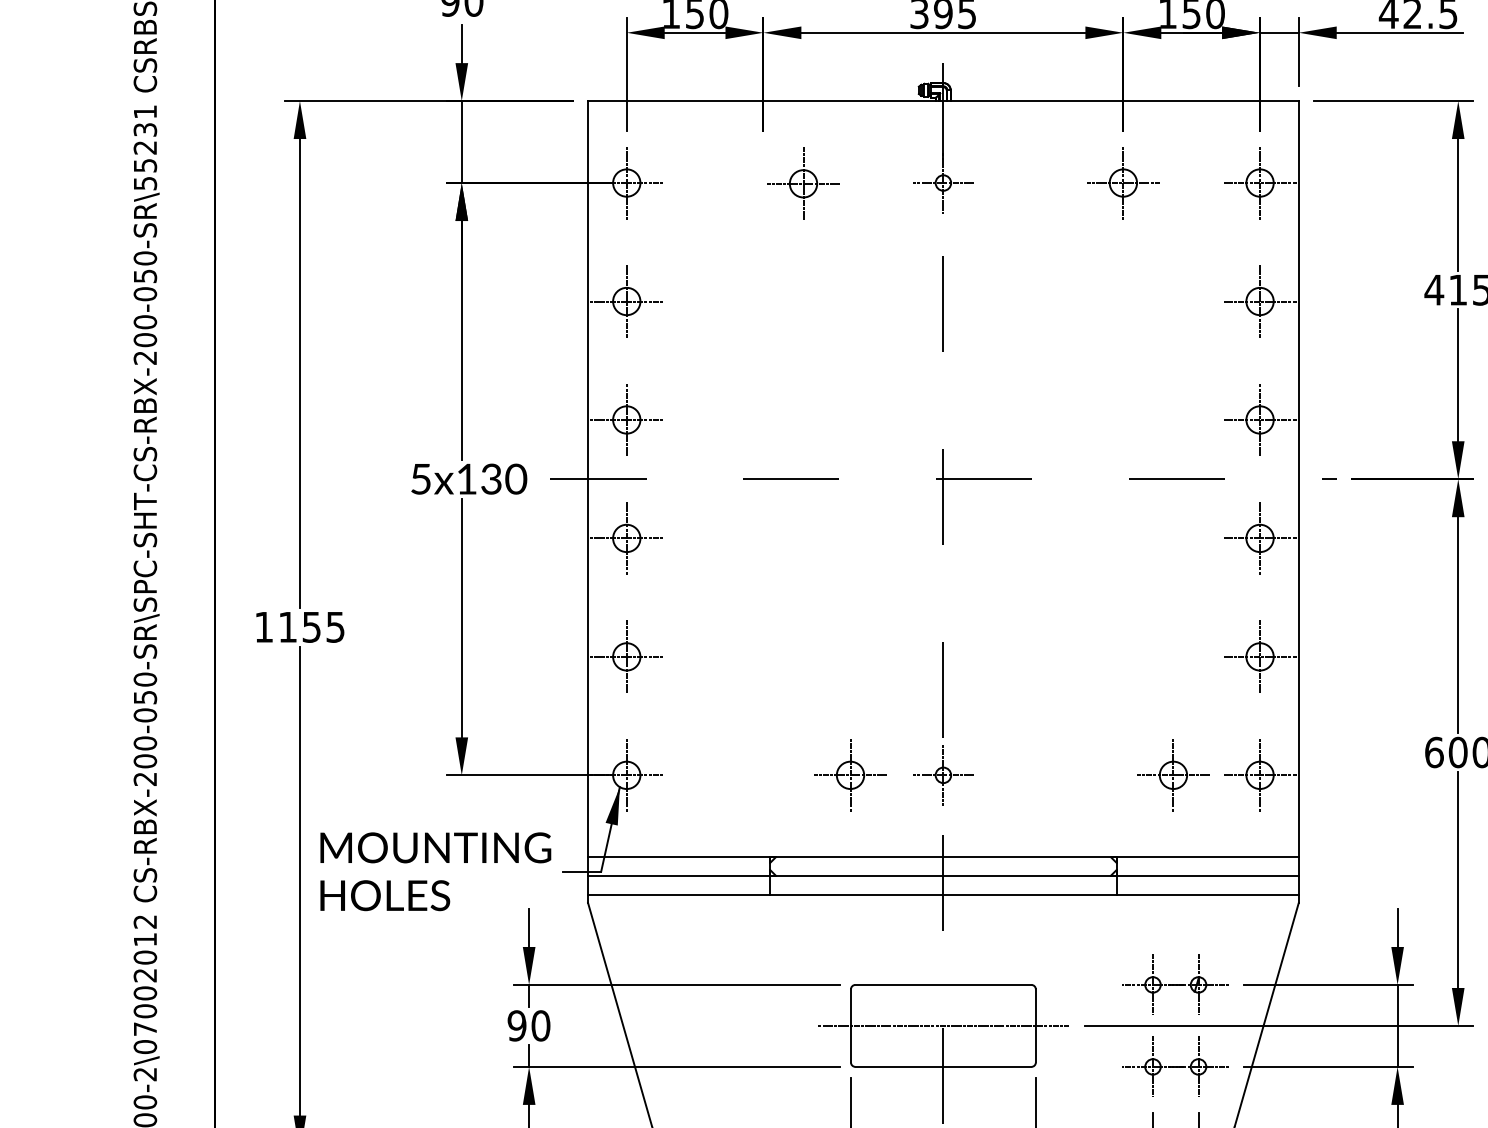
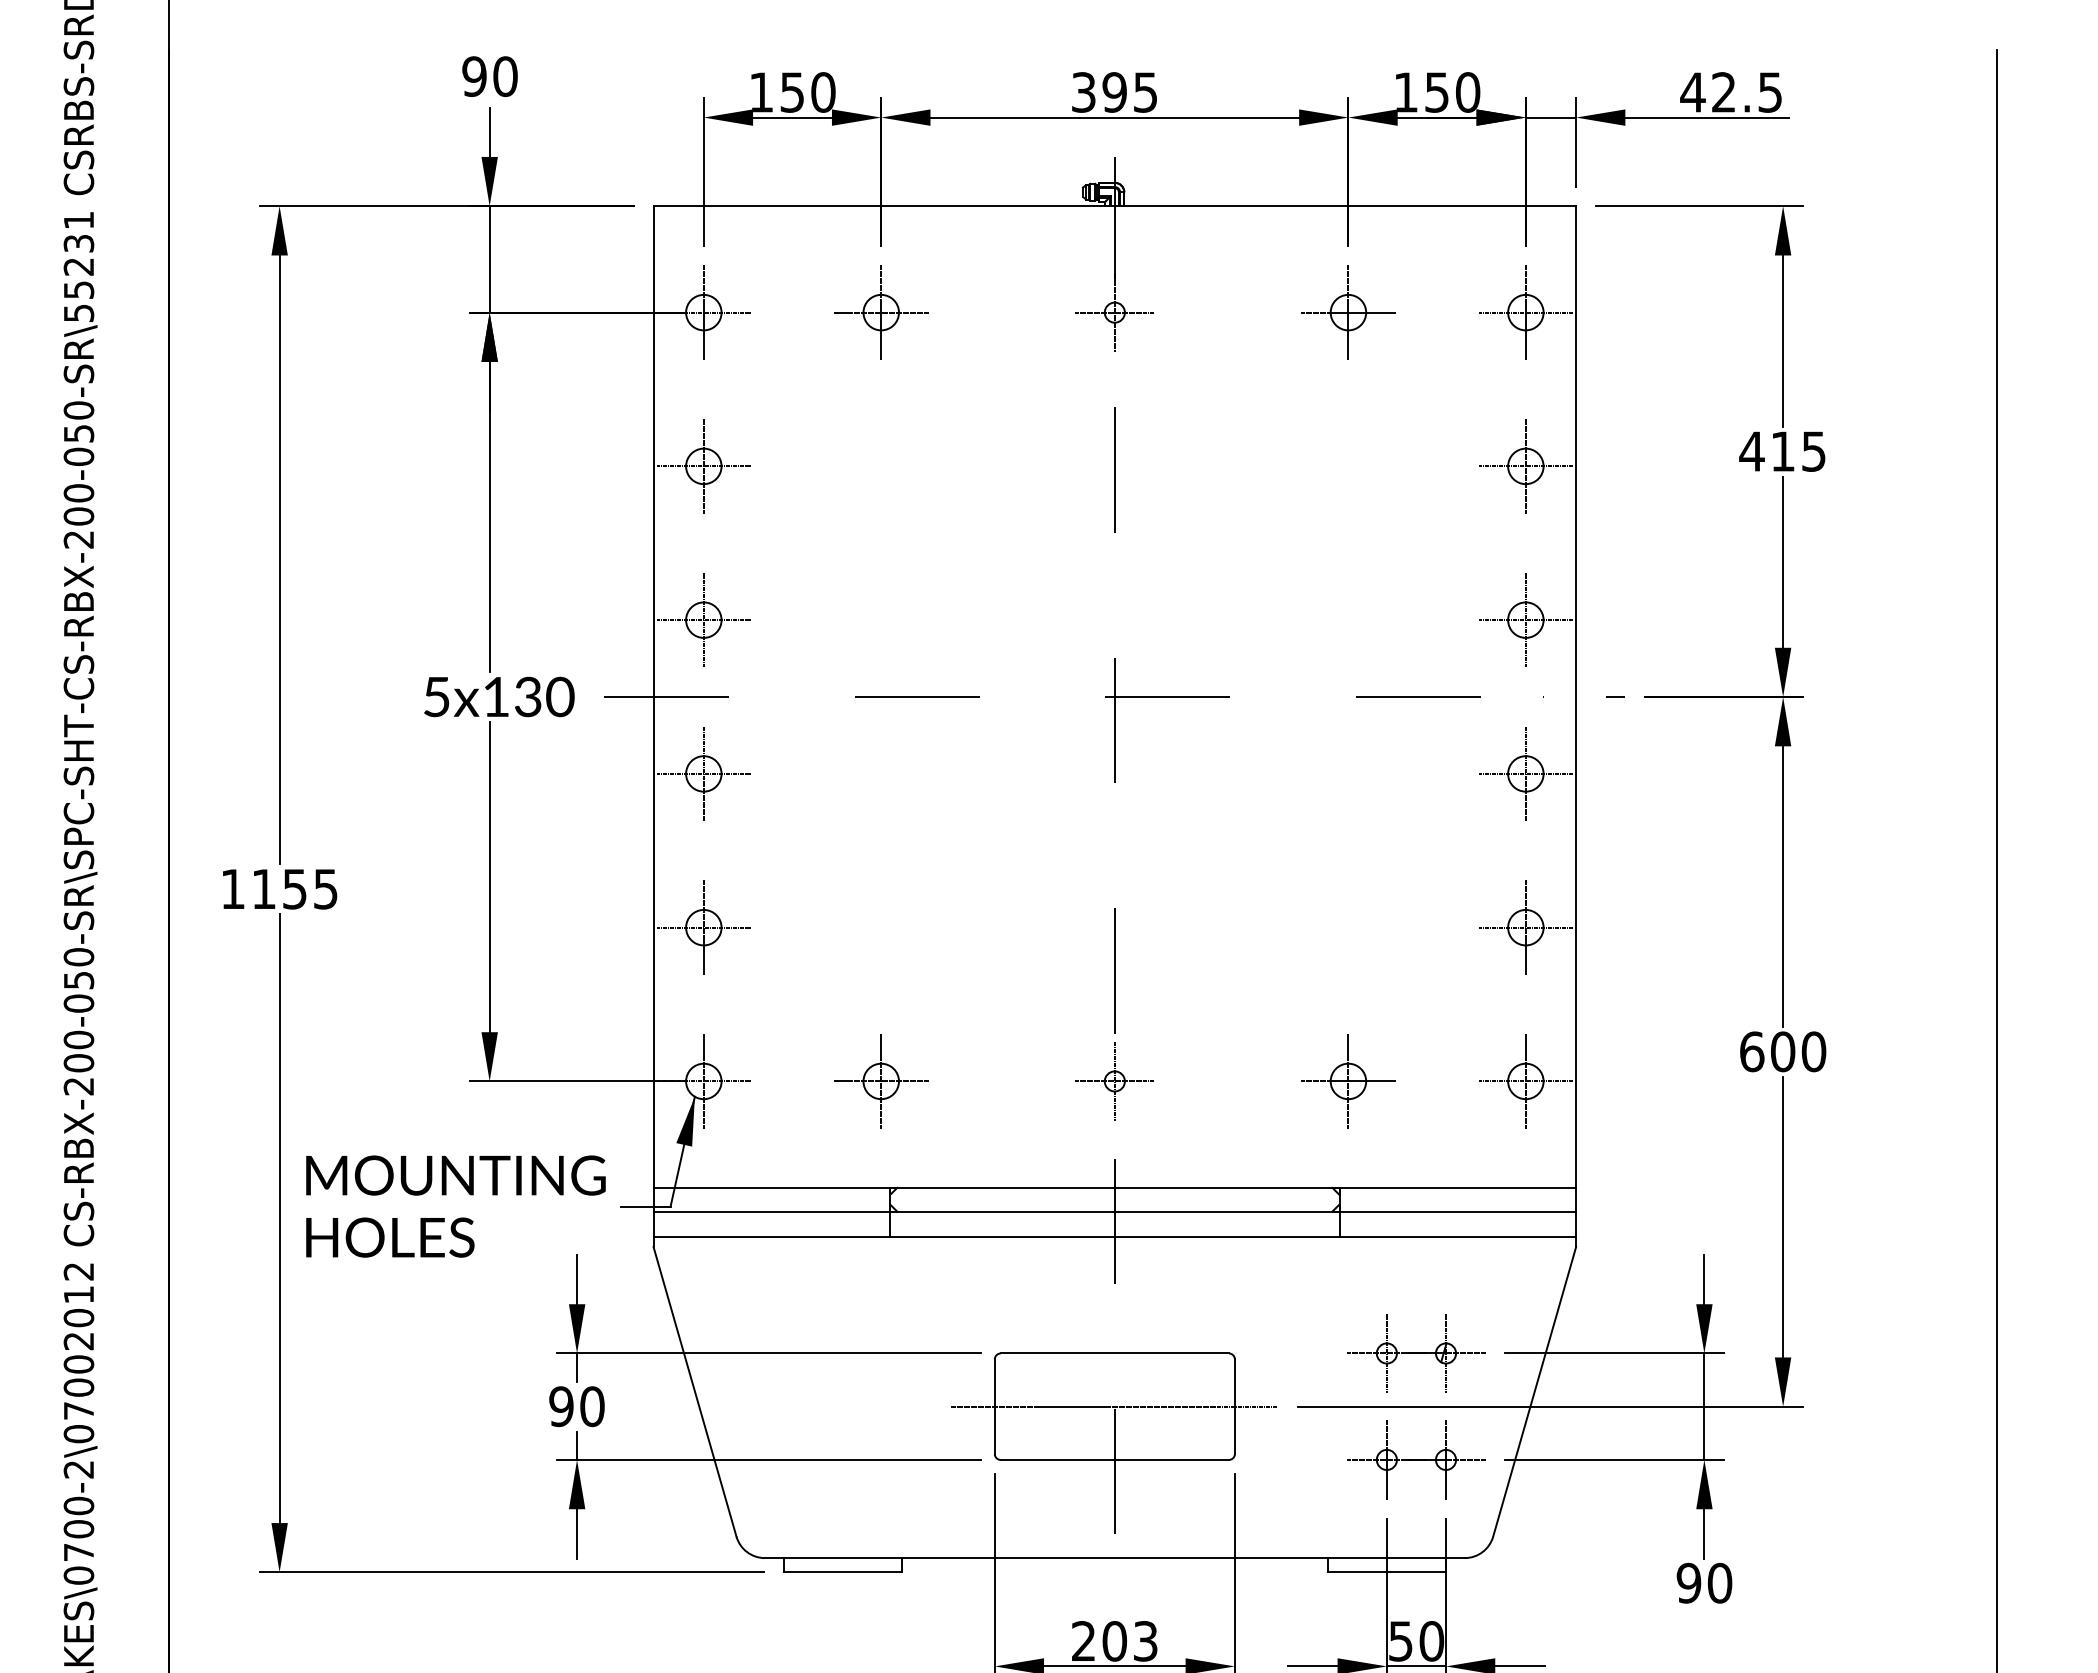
part: (803, 183) -> (881, 312), moved
part: (850, 775) -> (881, 1081), moved
part: (1173, 775) -> (1348, 1081), moved

